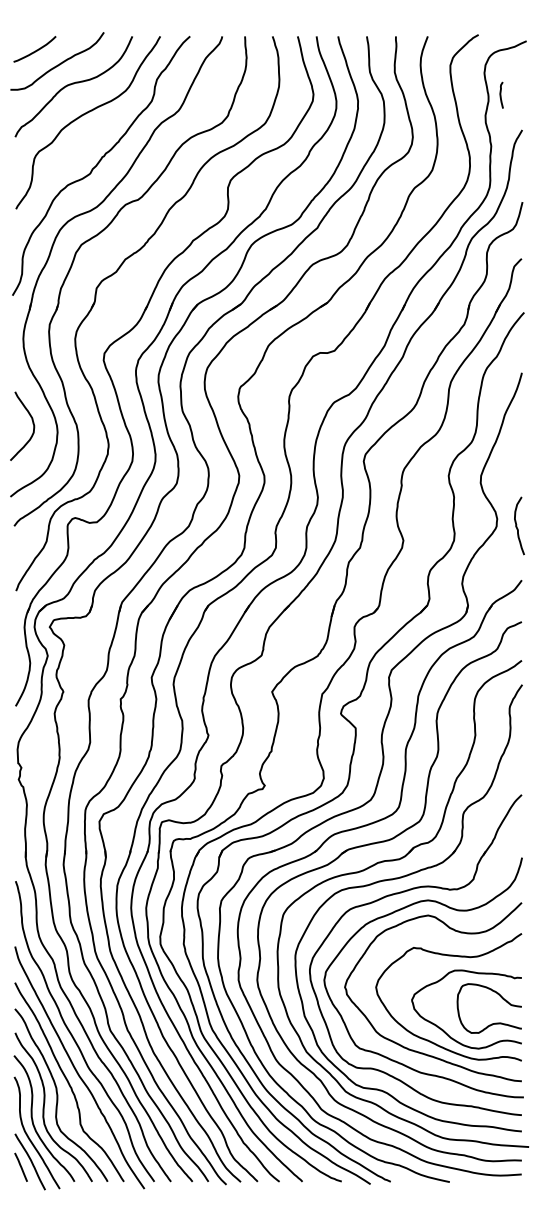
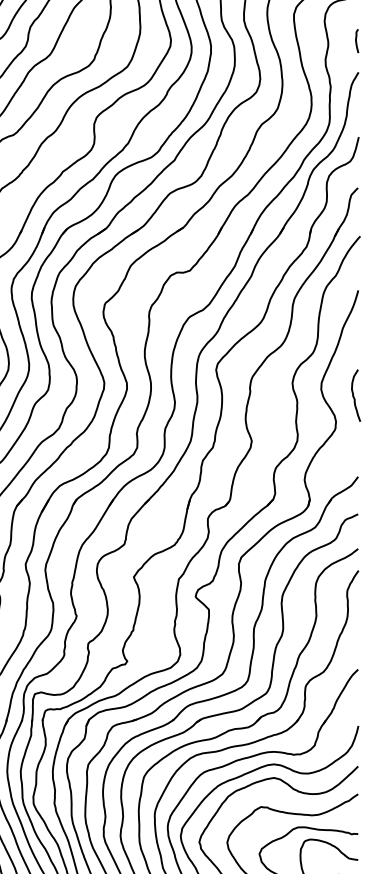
curve: (501, 94) -> (356, 40), moved
curve: (517, 525) -> (354, 395), moved

